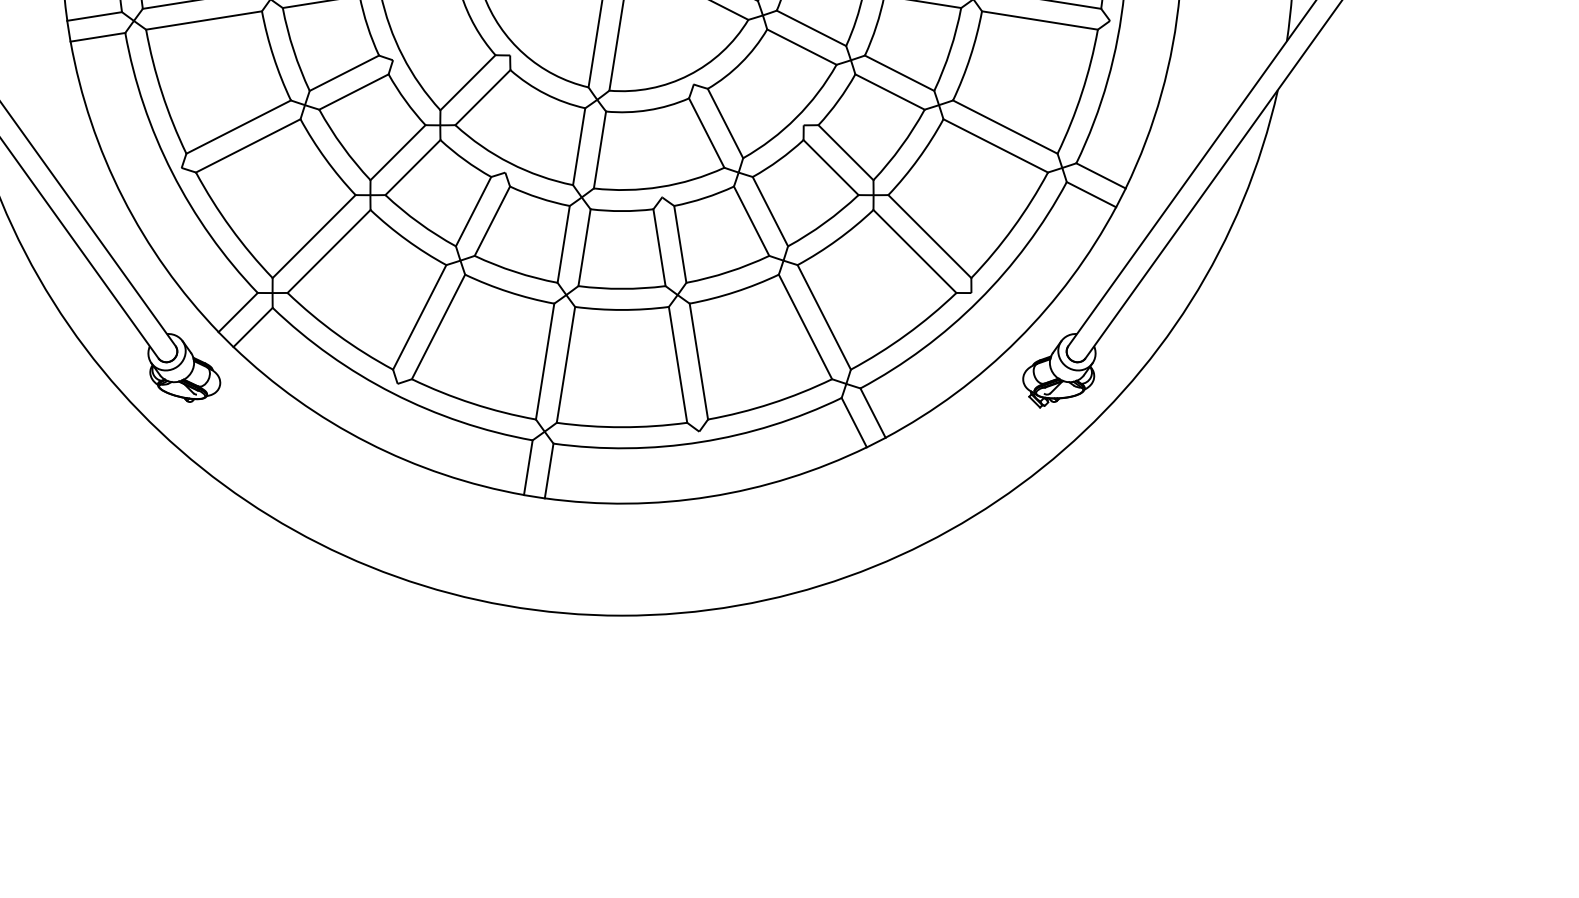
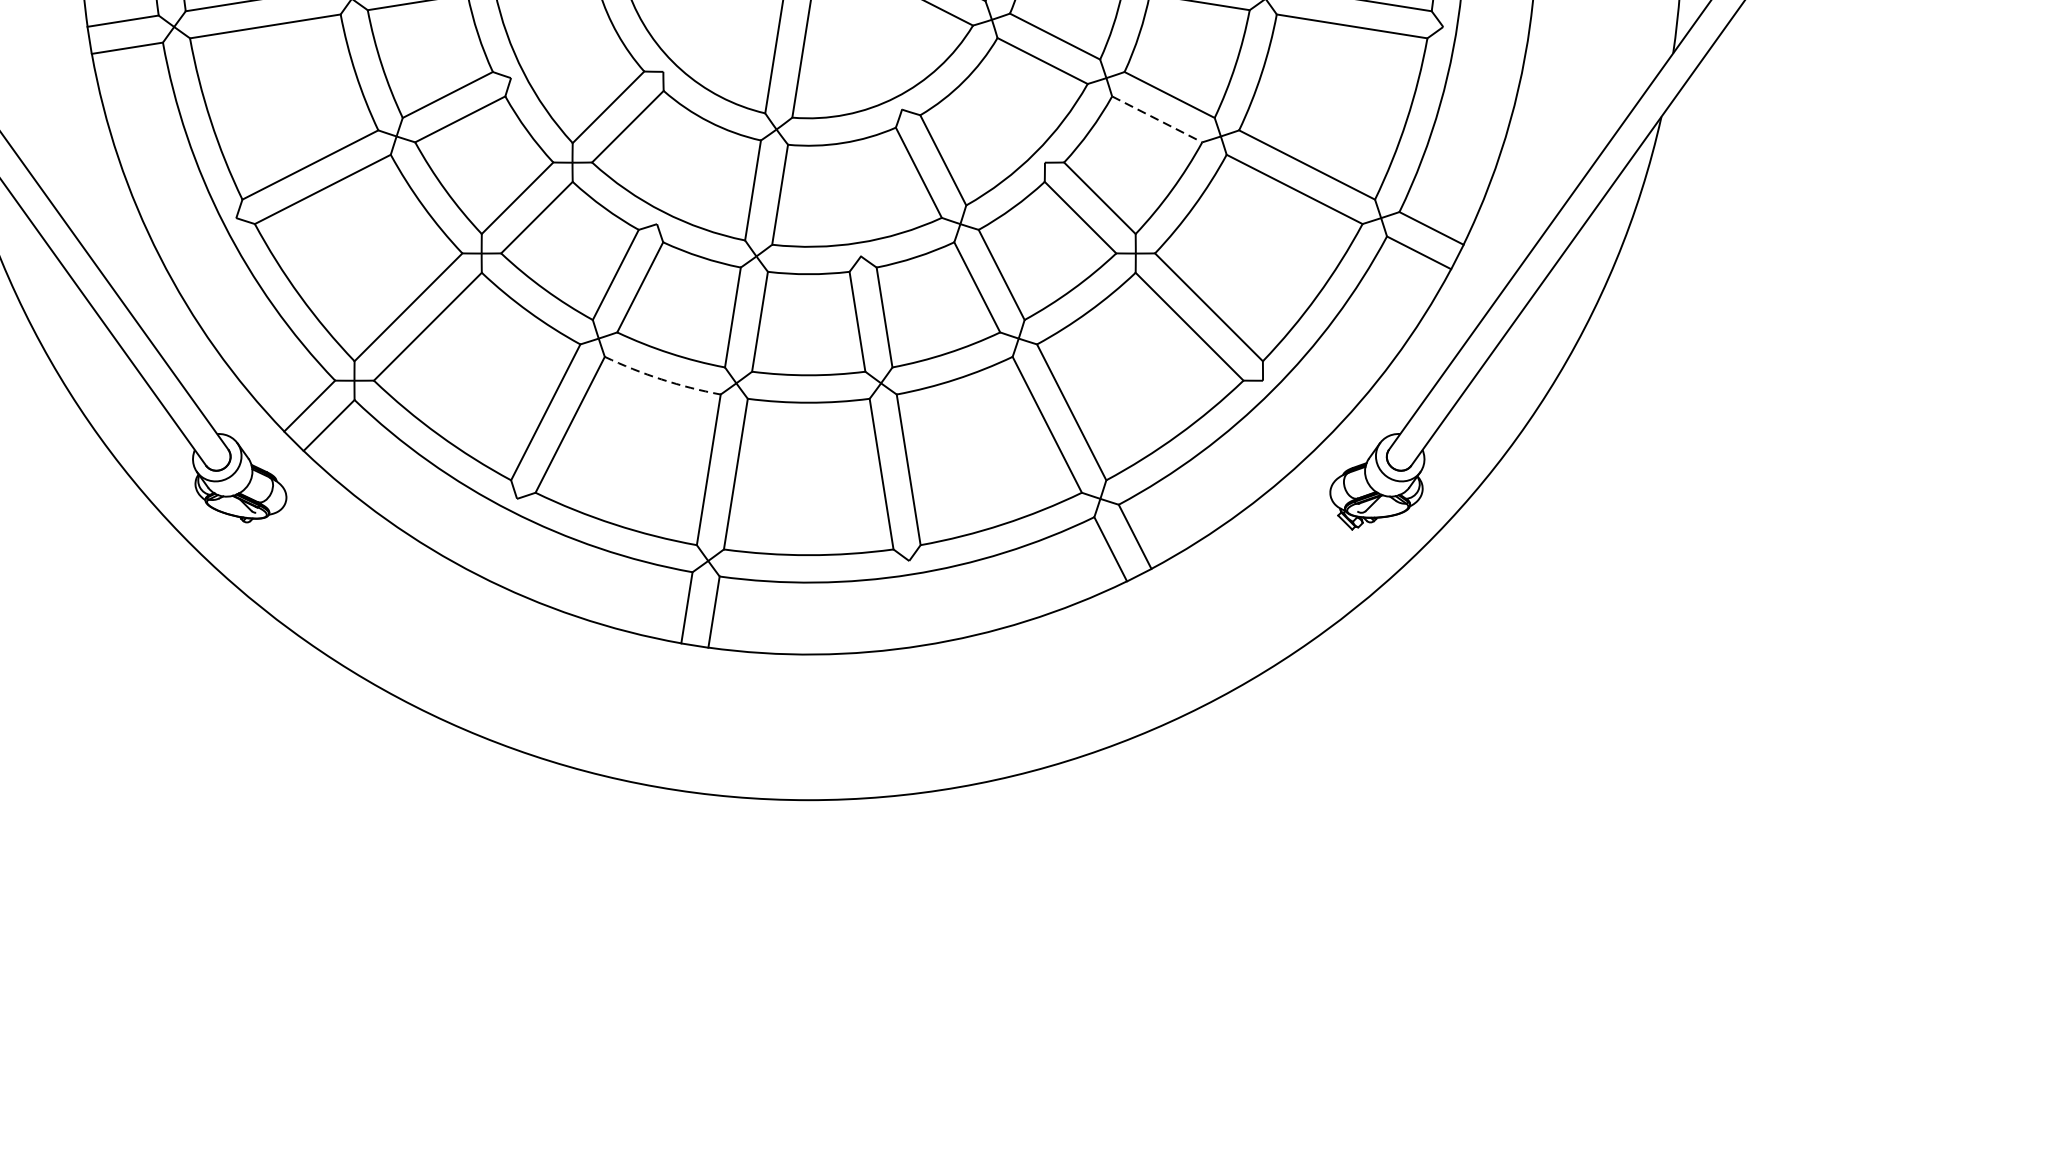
line: (890, 92) -> (1157, 120), solid -> dashed
arc: (508, 292) -> (661, 380), solid -> dashed

